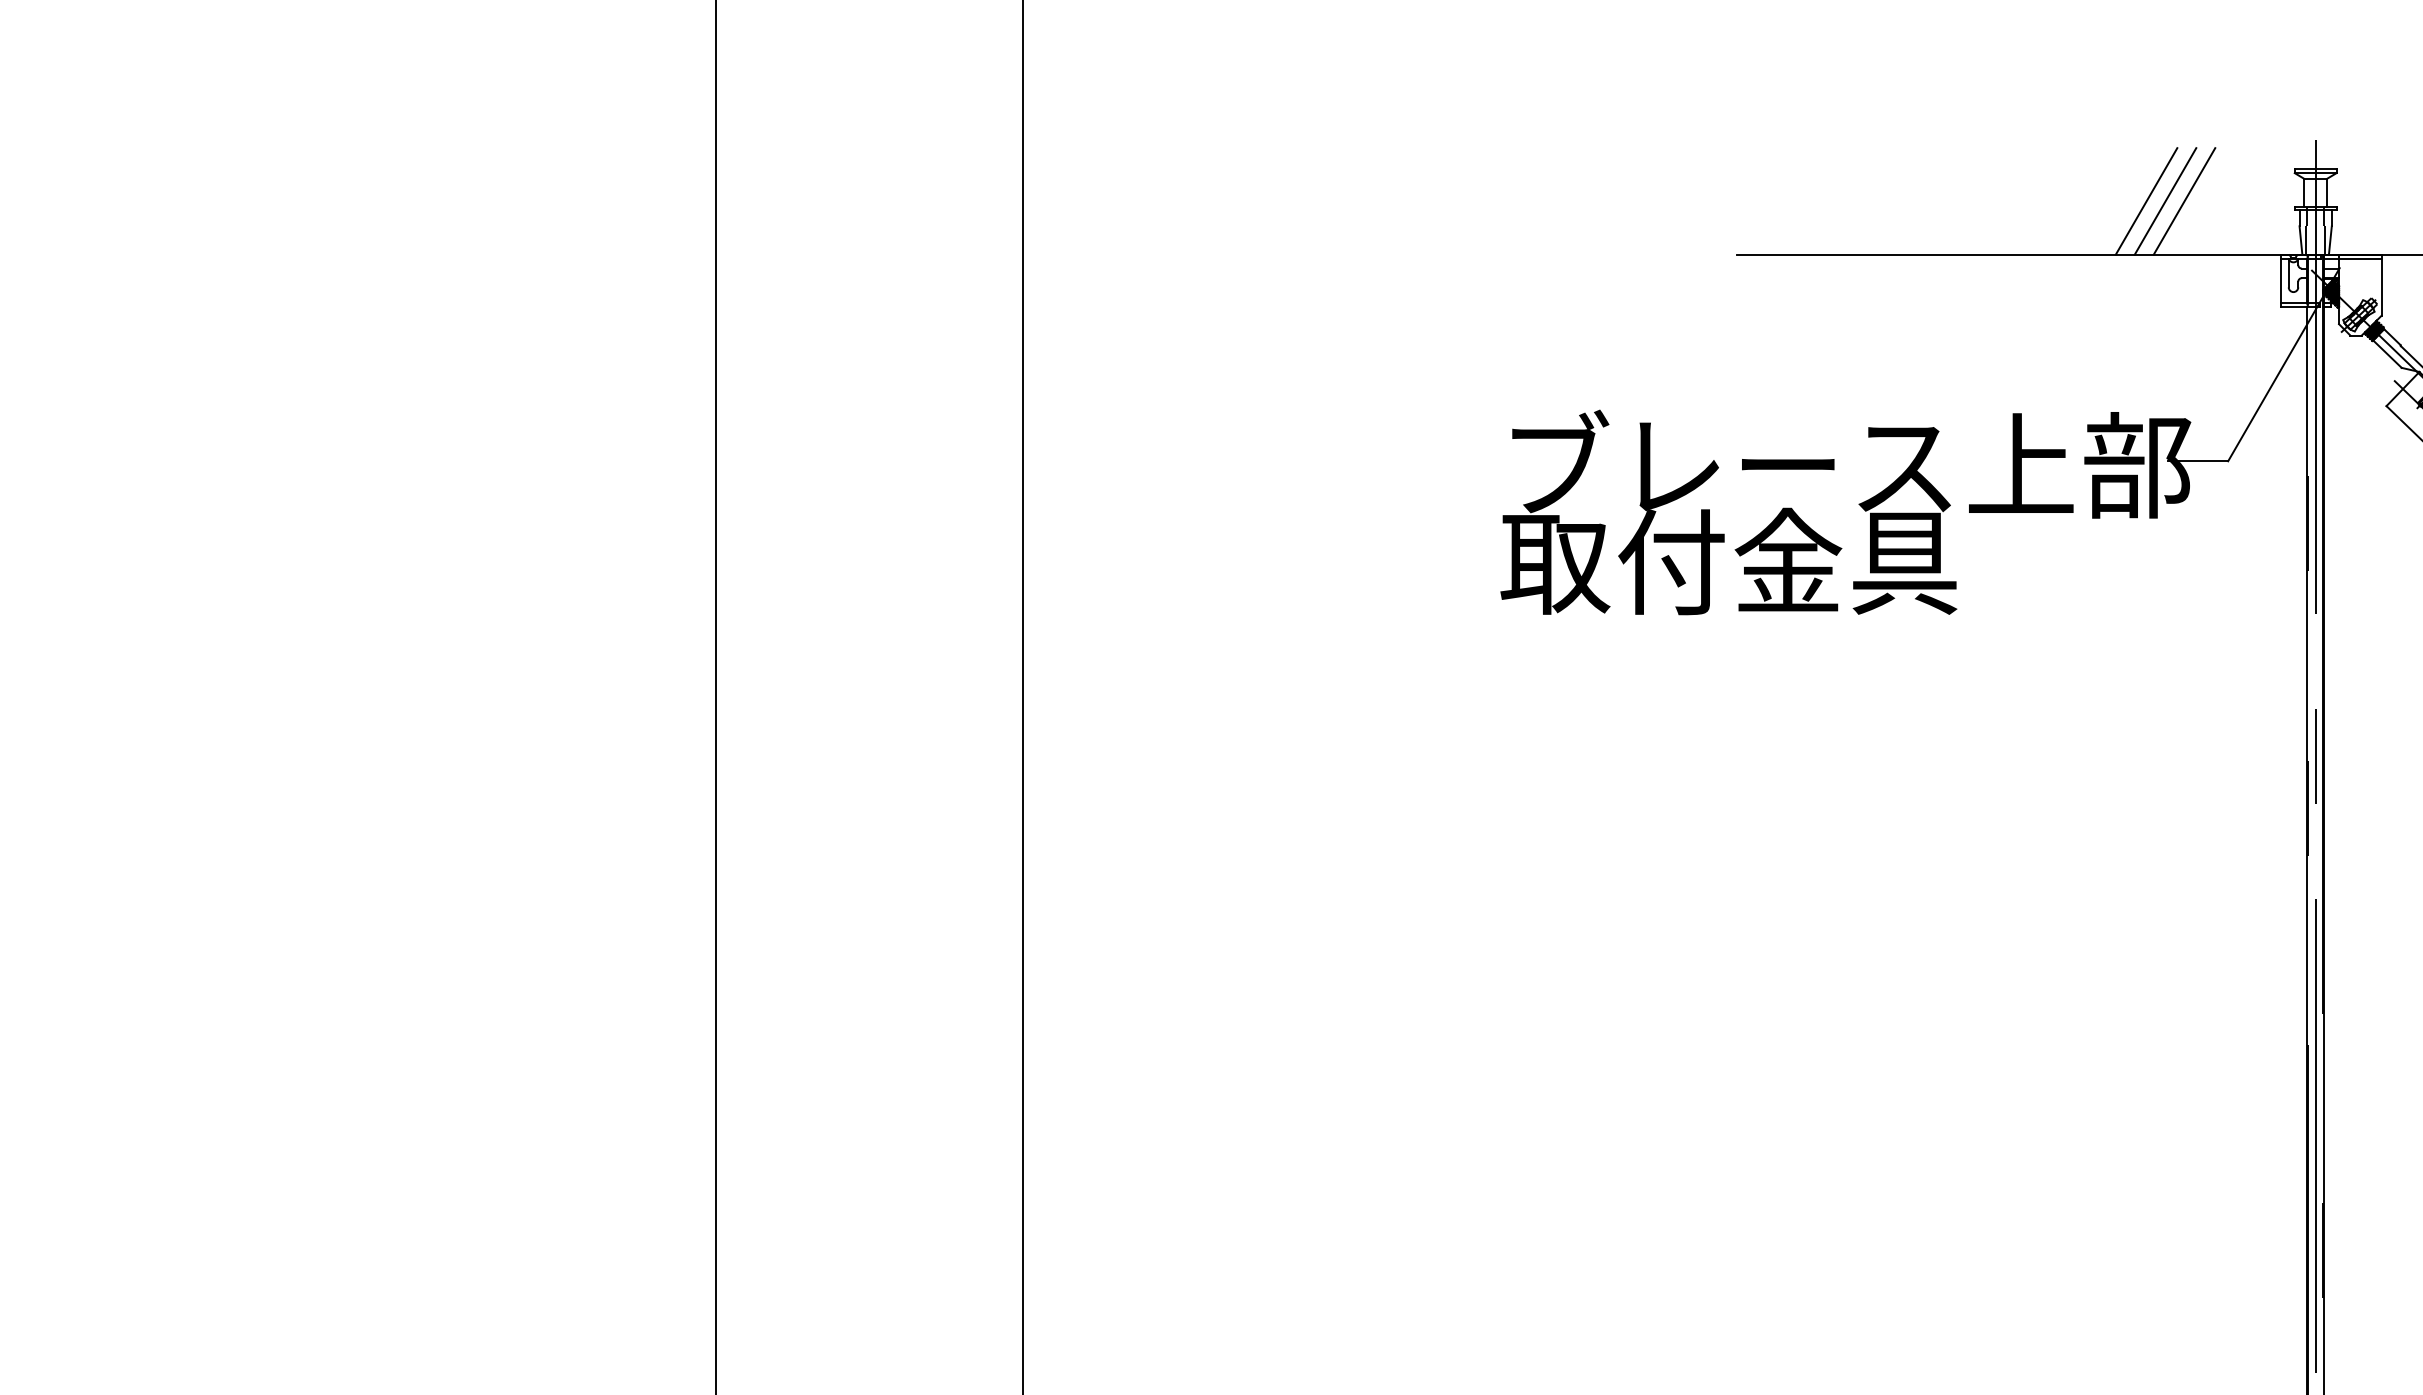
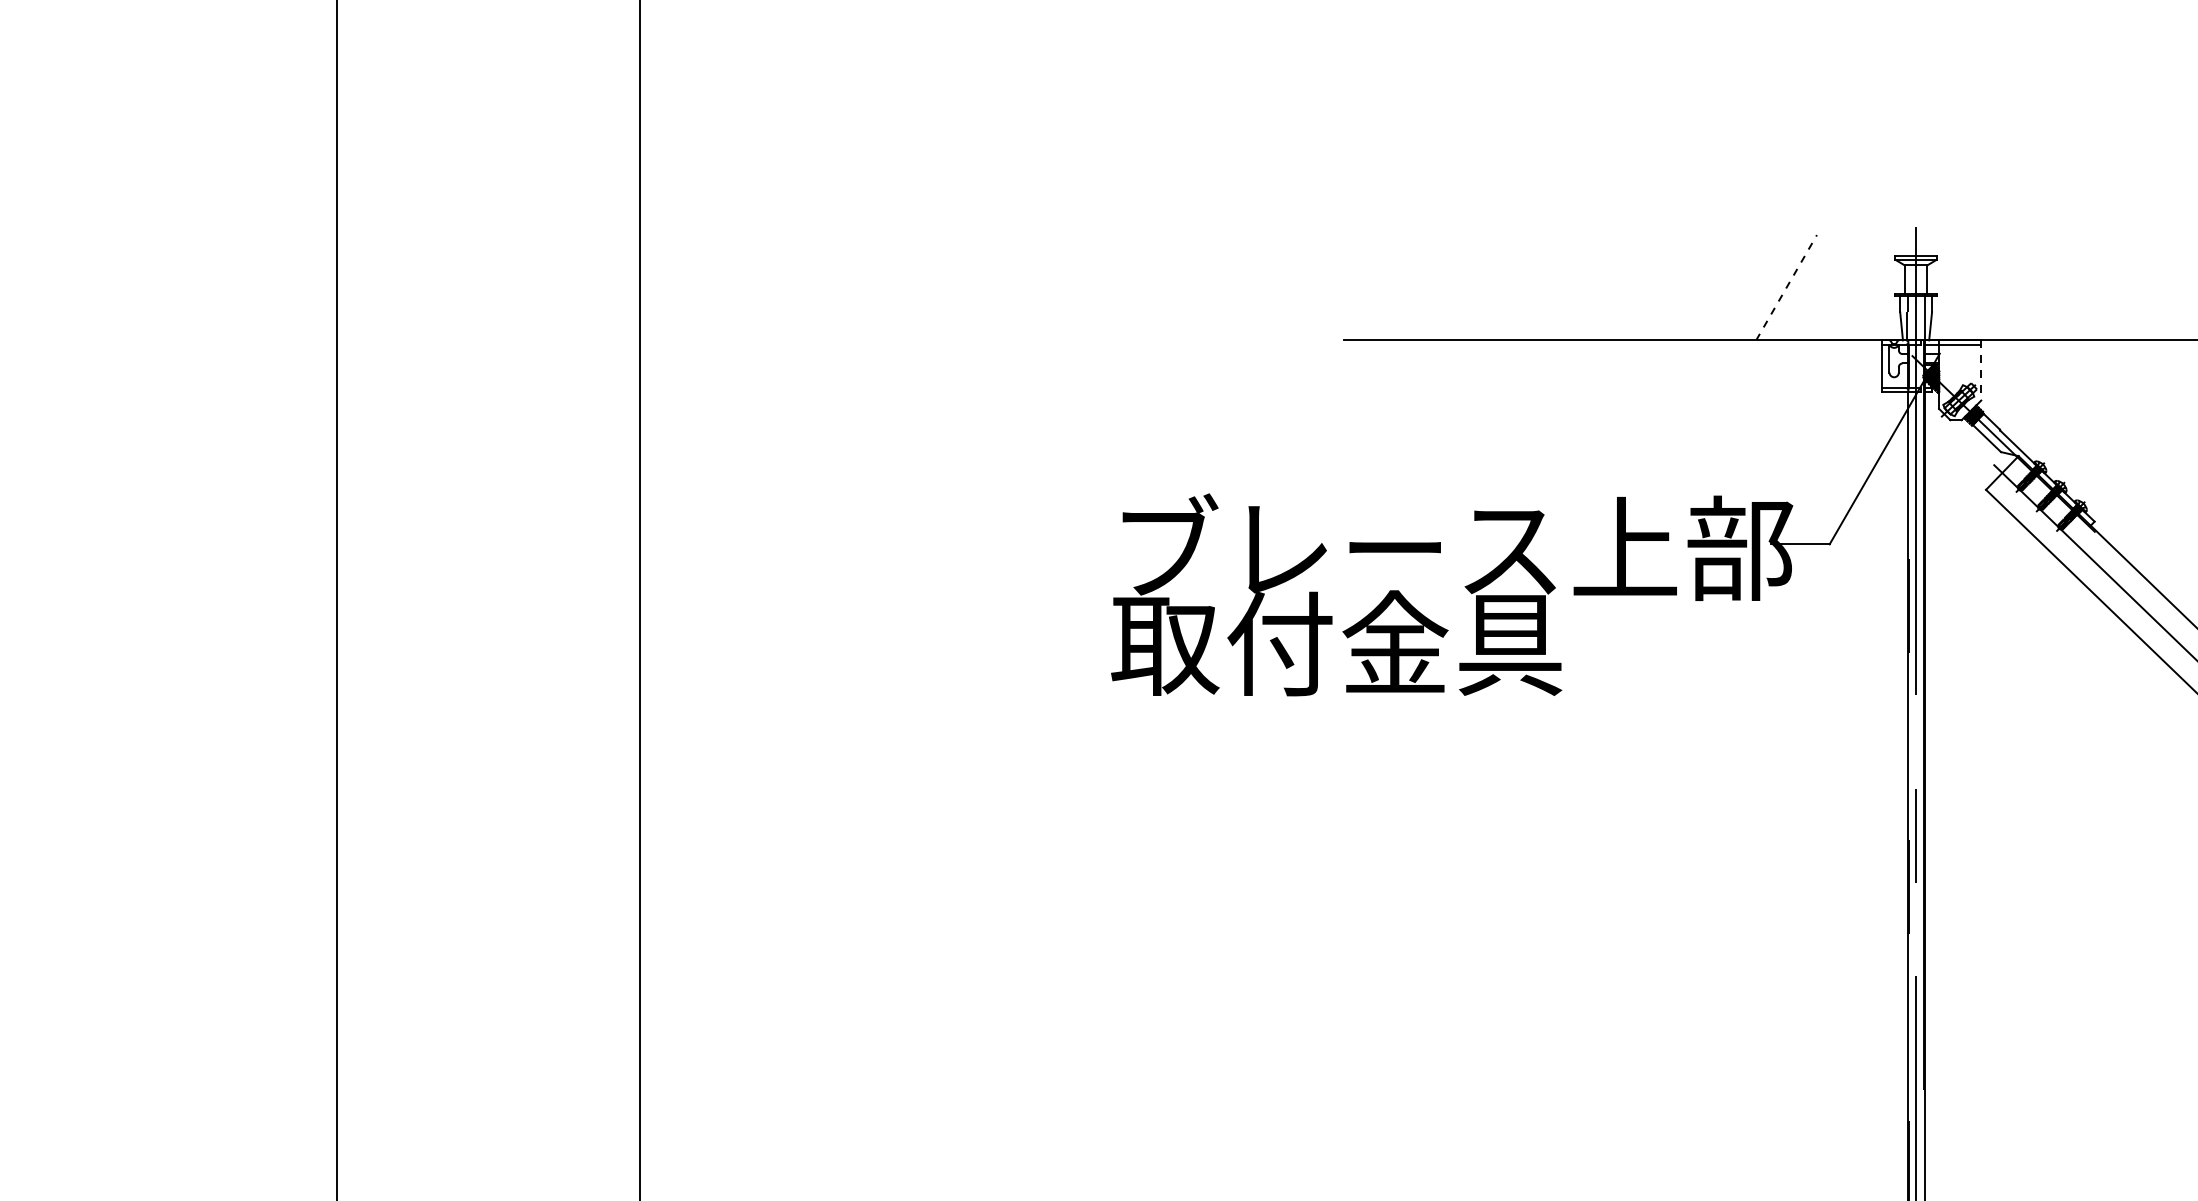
line: (2146, 201) -> (1749, 287), removed
line: (2165, 201) -> (1767, 287), removed
line: (2184, 201) -> (1786, 287), solid -> dashed
line: (2381, 285) -> (1981, 370), solid -> dashed

